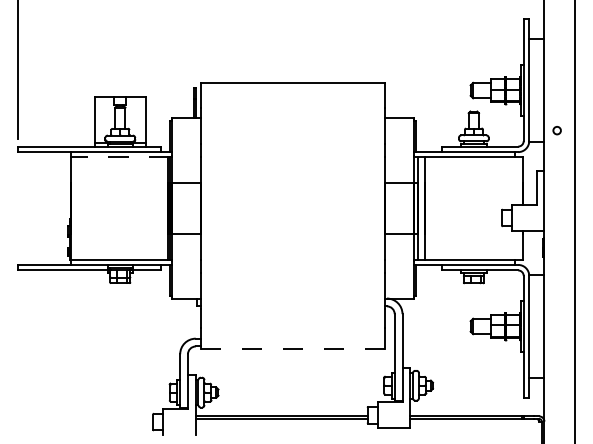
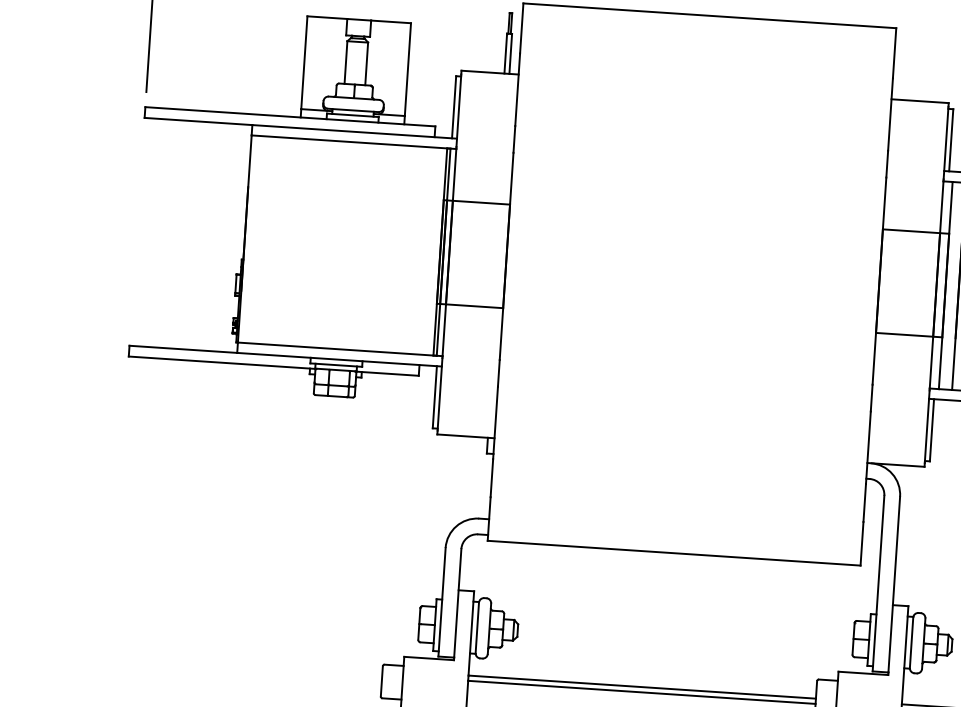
line: (119, 157) -> (349, 142), dashed -> solid
line: (292, 349) -> (673, 553), dashed -> solid

